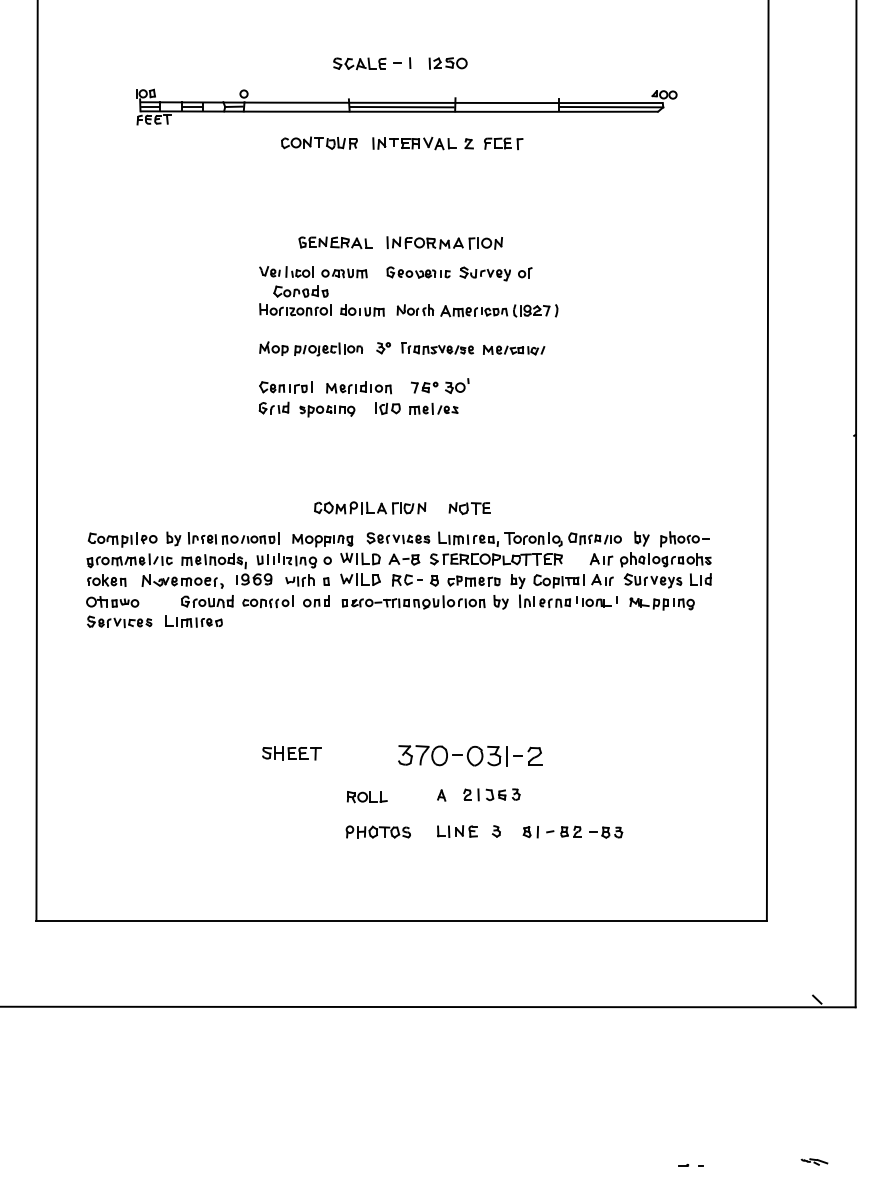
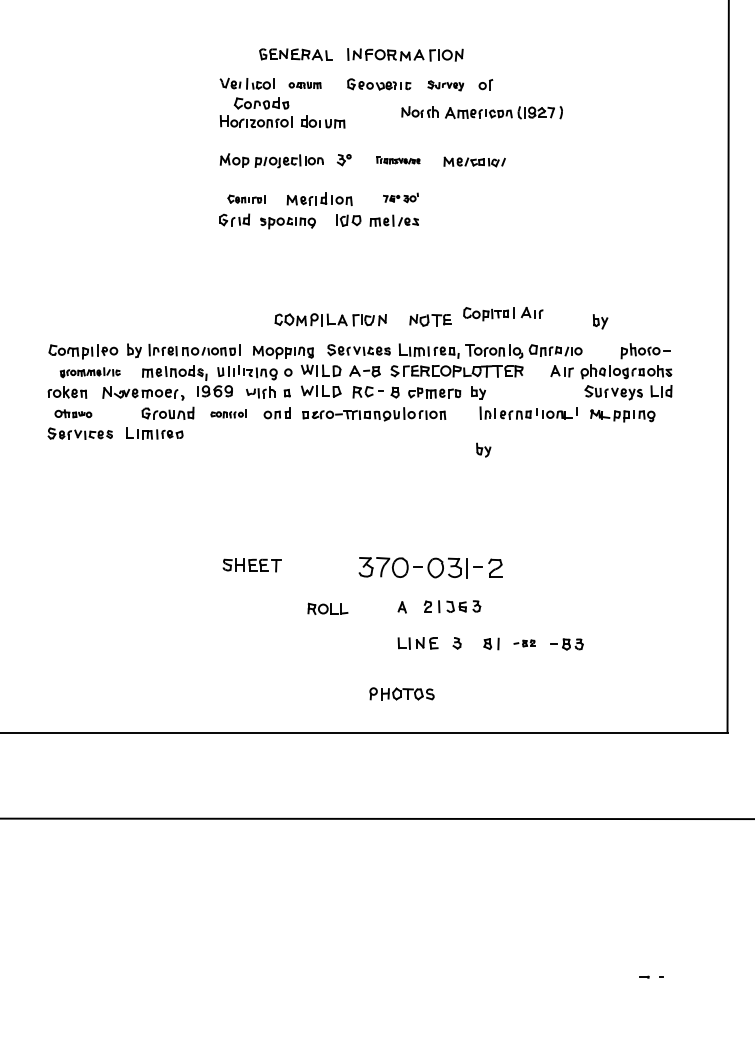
part: (344, 273) -> (305, 85), size x0.7
part: (484, 273) -> (445, 85), size x0.7
part: (477, 310) -> (482, 112), moved
part: (437, 348) -> (398, 160), size x0.6
part: (440, 385) -> (401, 197), size x0.6
part: (285, 387) -> (246, 199), size x0.7
part: (641, 538) -> (600, 321), moved
part: (129, 560) -> (90, 372), size x0.7
part: (573, 581) -> (503, 314), moved
part: (112, 601) -> (73, 413), size x0.7
part: (267, 601) -> (228, 413), size x0.7
part: (500, 602) -> (483, 450), moved
part: (377, 831) -> (401, 693), moved
part: (563, 831) -> (524, 643), size x0.6

